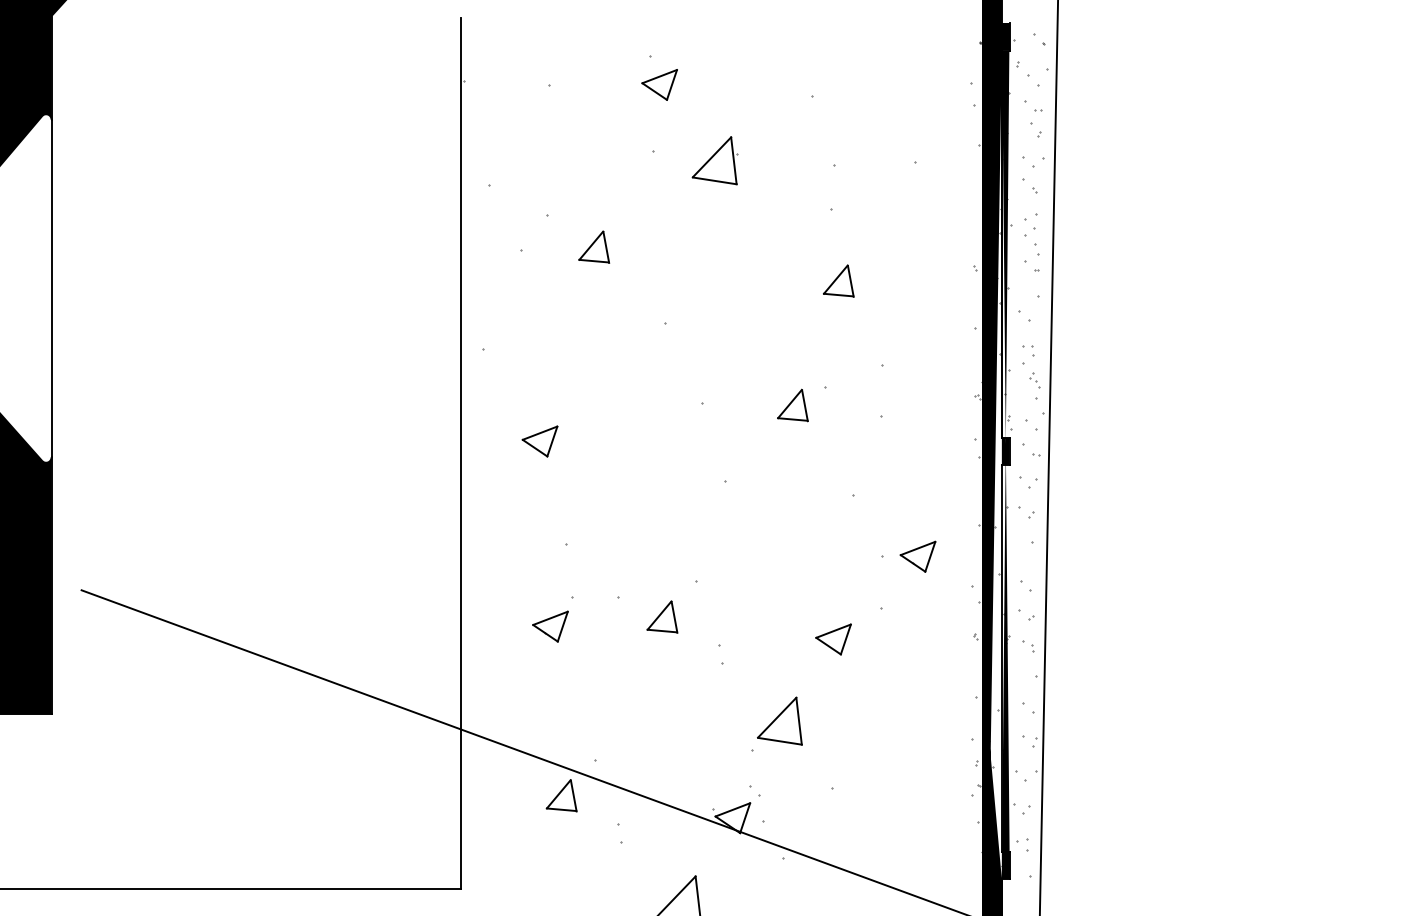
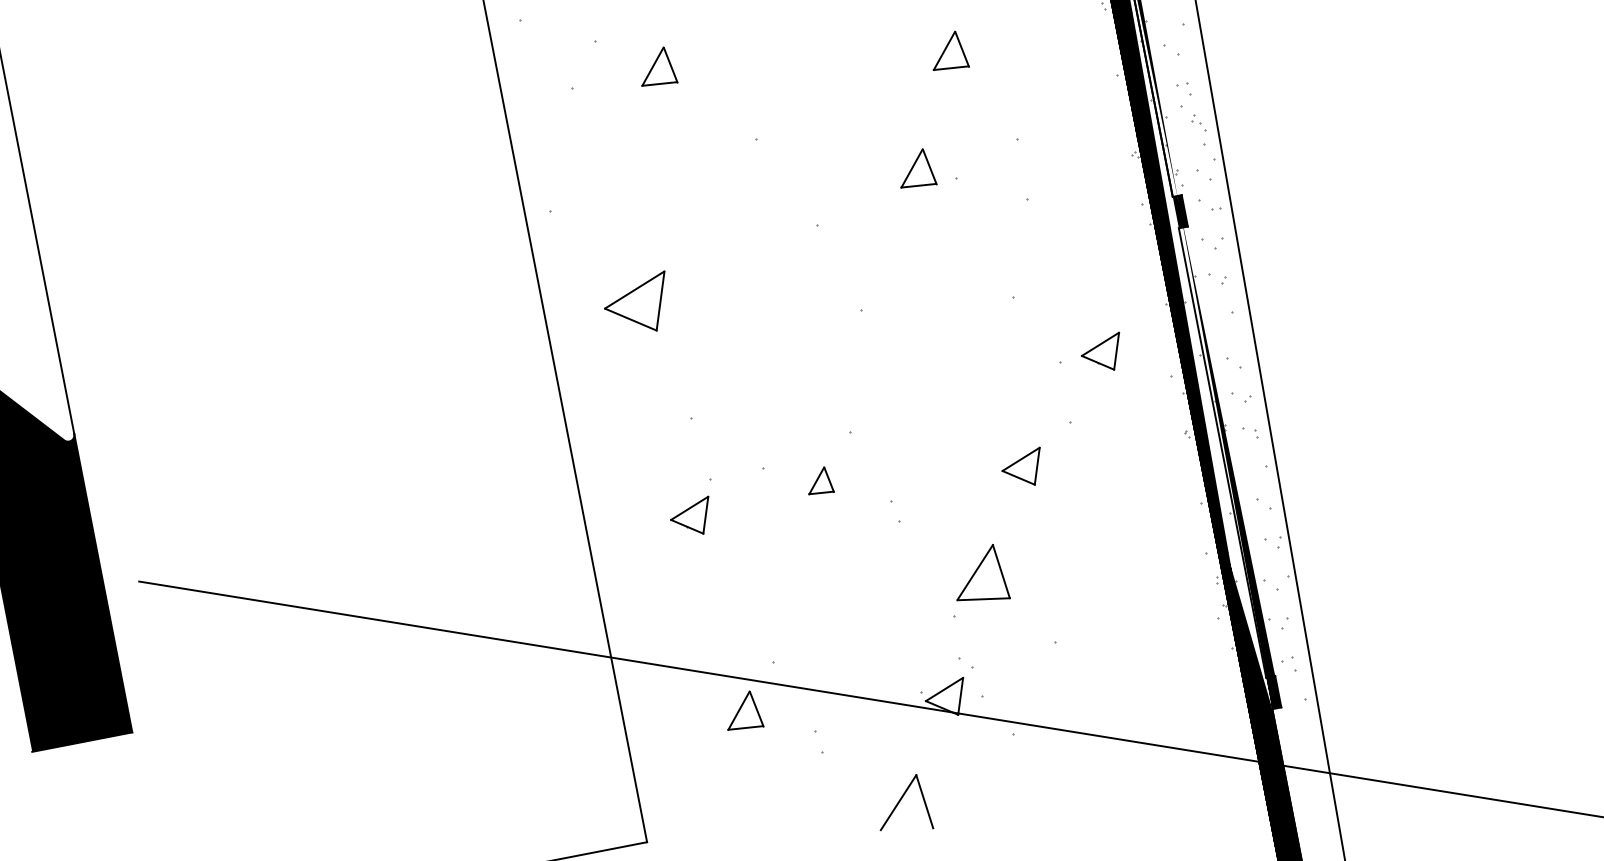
part: (792, 405) -> (915, 169), moved
part: (539, 441) -> (637, 305), size x1.6
part: (662, 616) -> (819, 480), size x0.7

